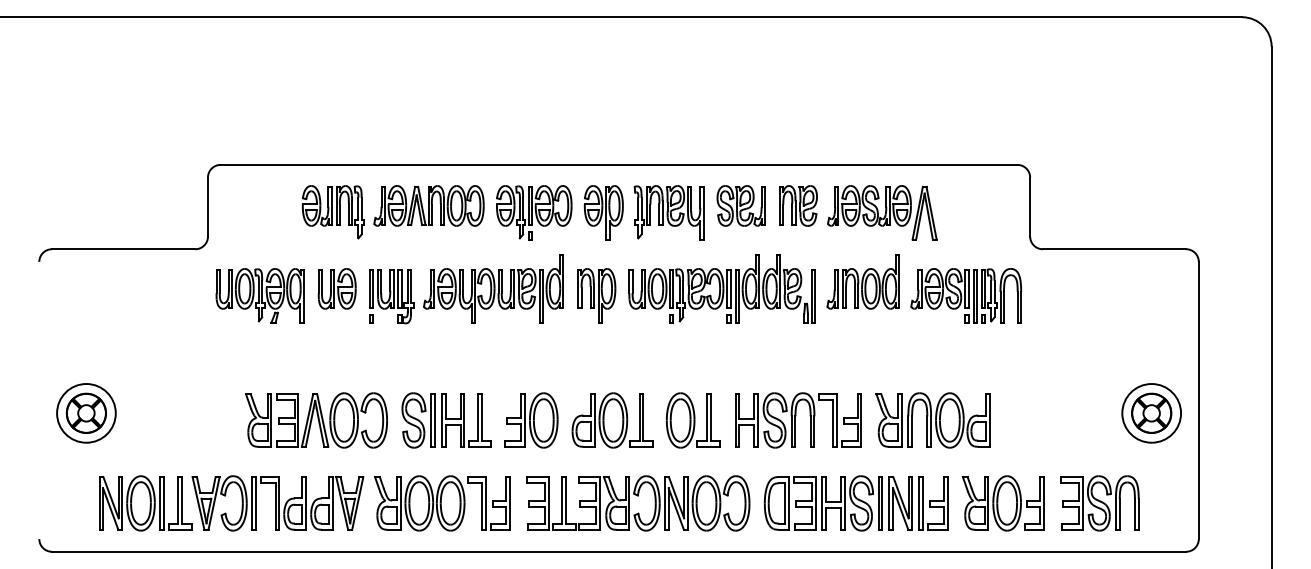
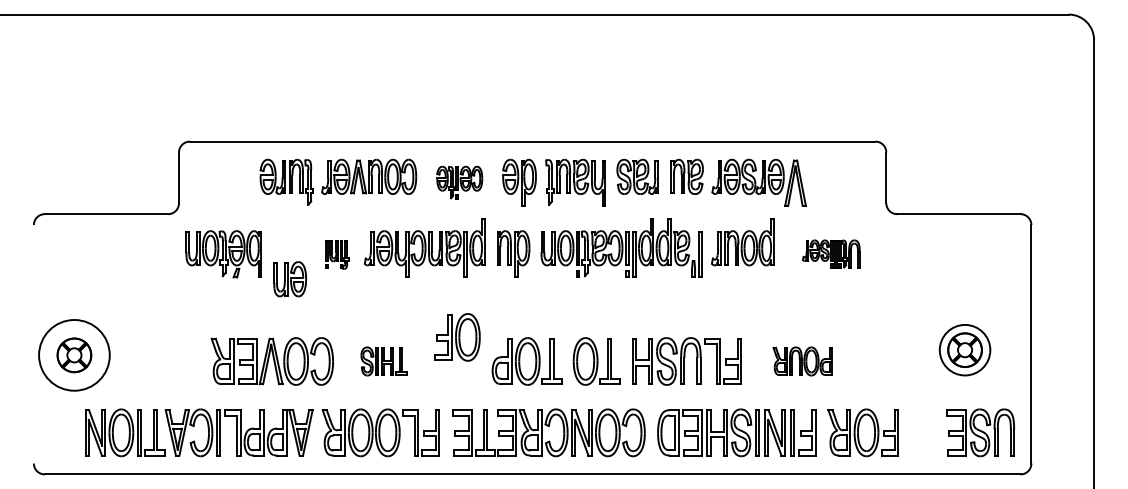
part: (534, 212) -> (459, 182), size x0.7
part: (336, 288) -> (289, 278), moved
part: (966, 295) -> (831, 253), size x0.6
part: (391, 296) -> (336, 254), size x0.6
circle: (86, 413) -> (74, 355), size x1.4
part: (1151, 413) -> (964, 350), moved
part: (446, 420) -> (384, 361), size x0.6
part: (531, 420) -> (457, 337), moved
part: (932, 420) -> (802, 361), size x0.6
part: (1099, 503) -> (980, 432), moved

